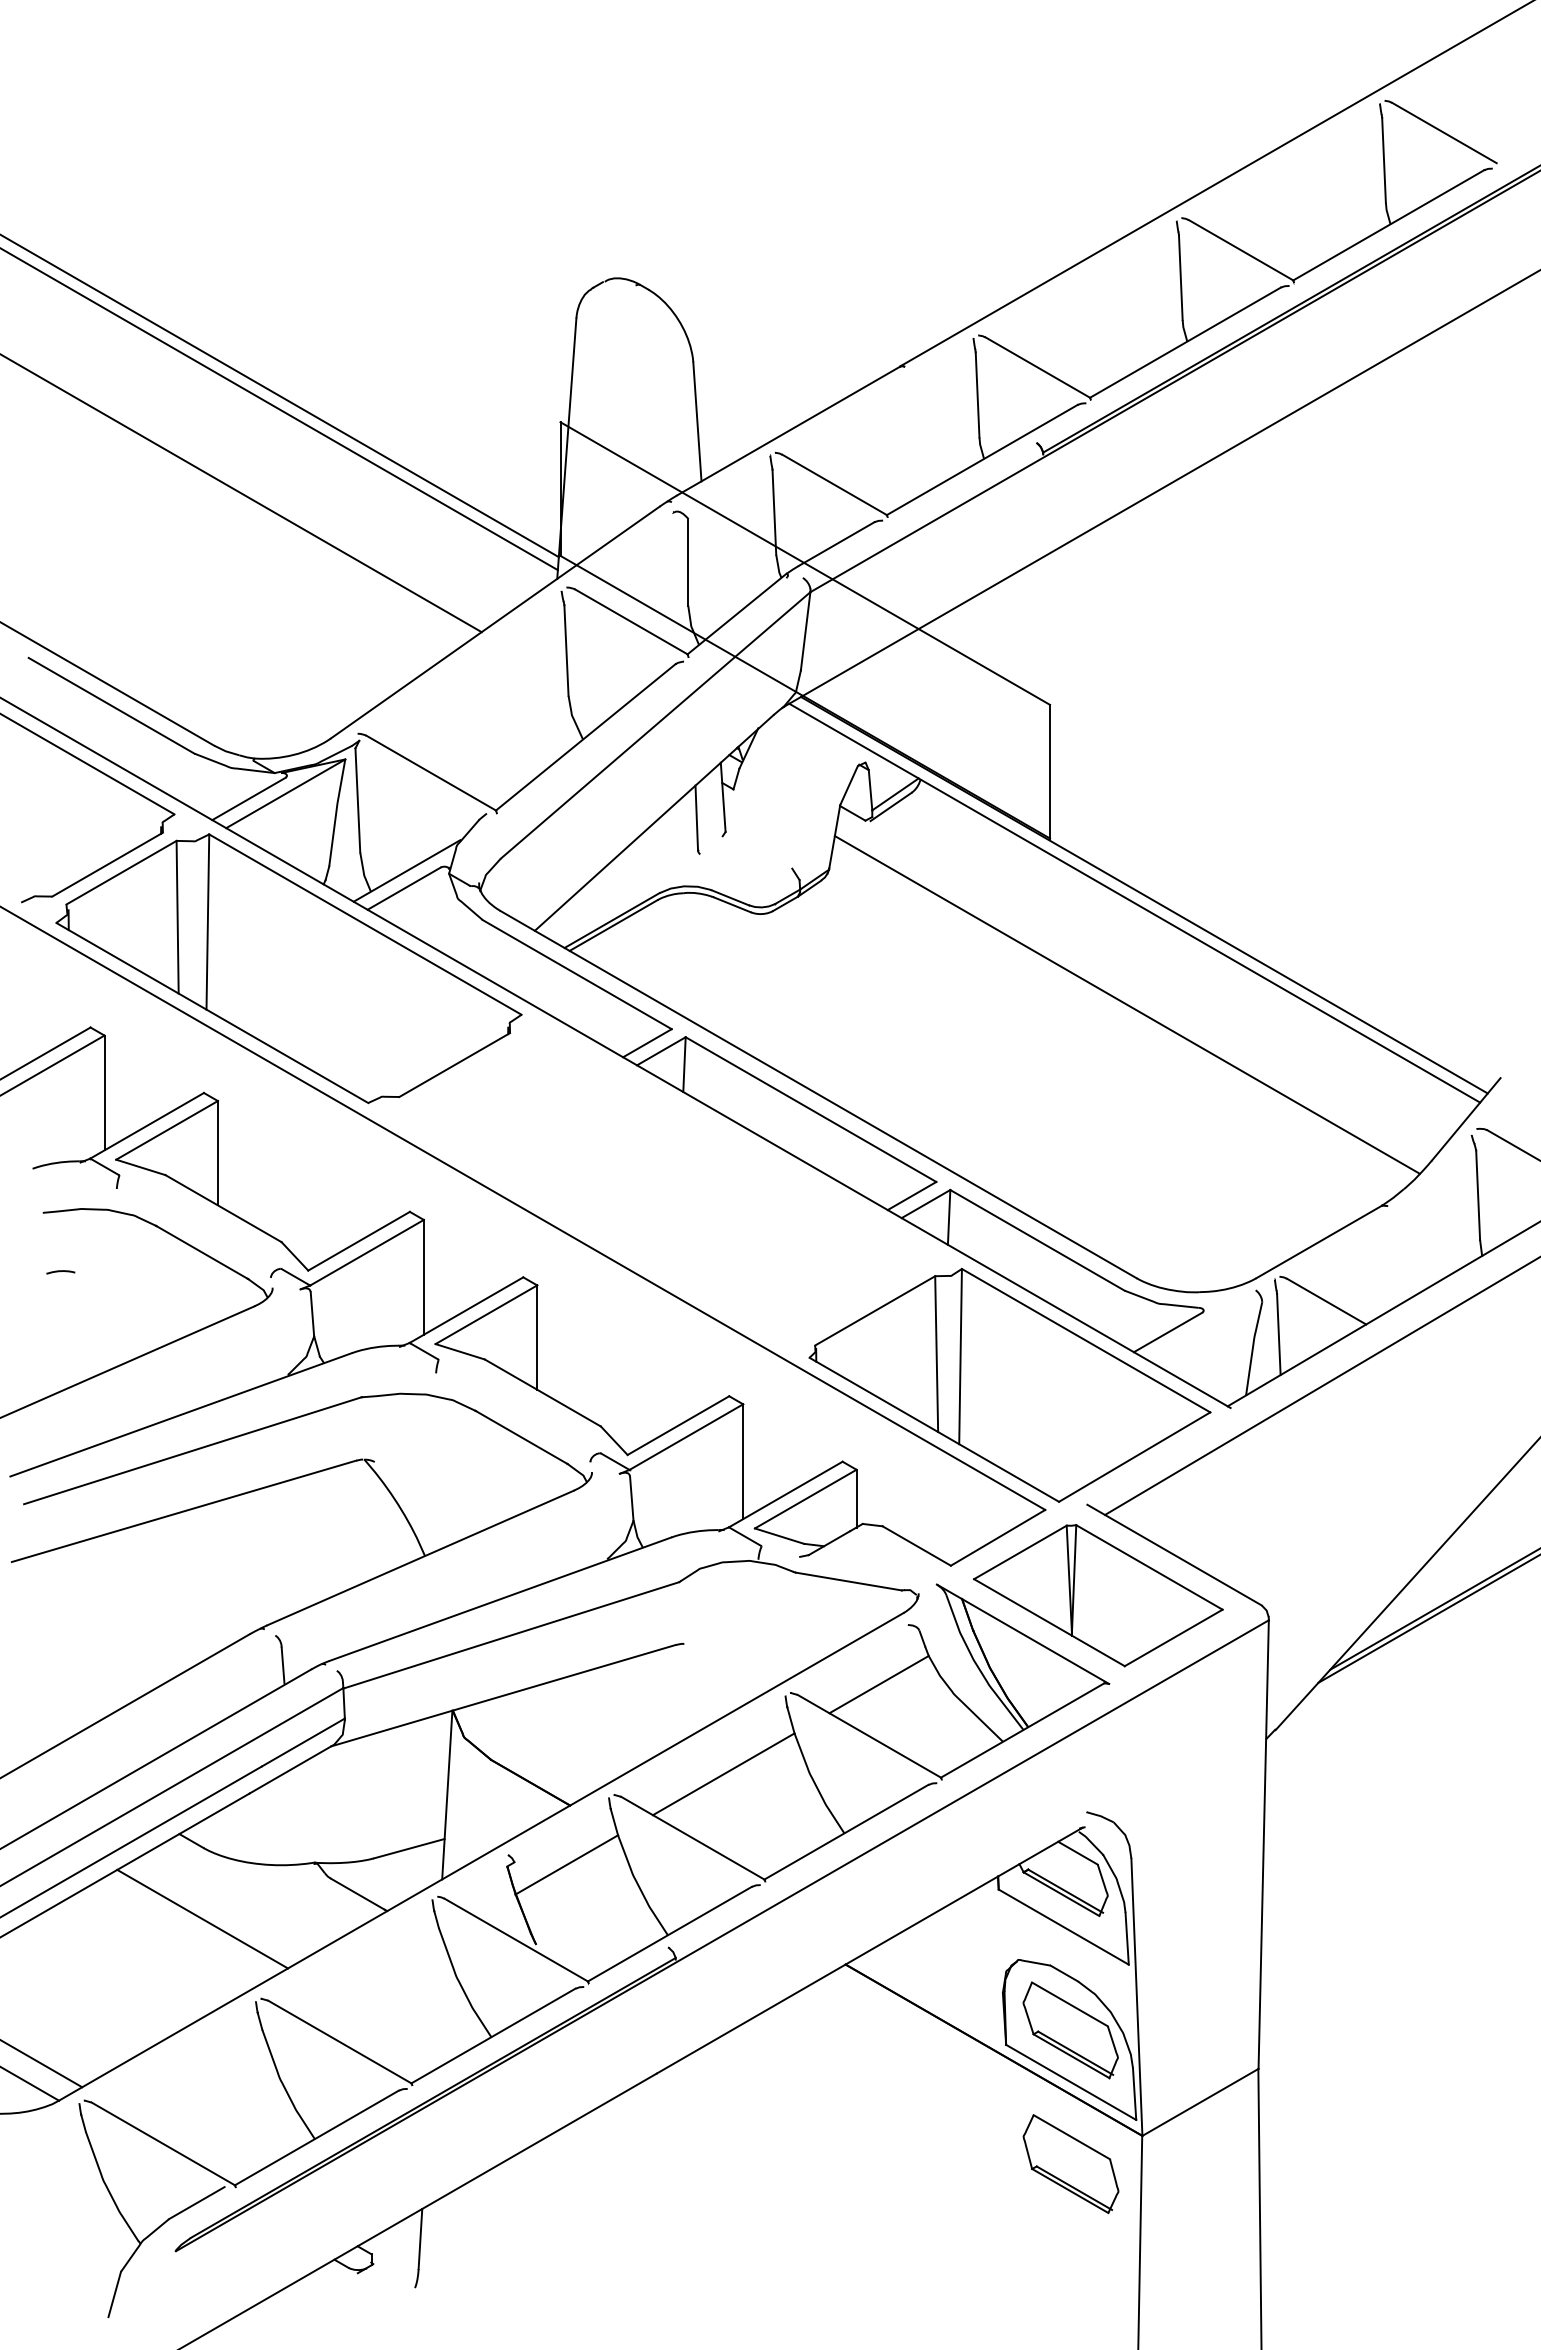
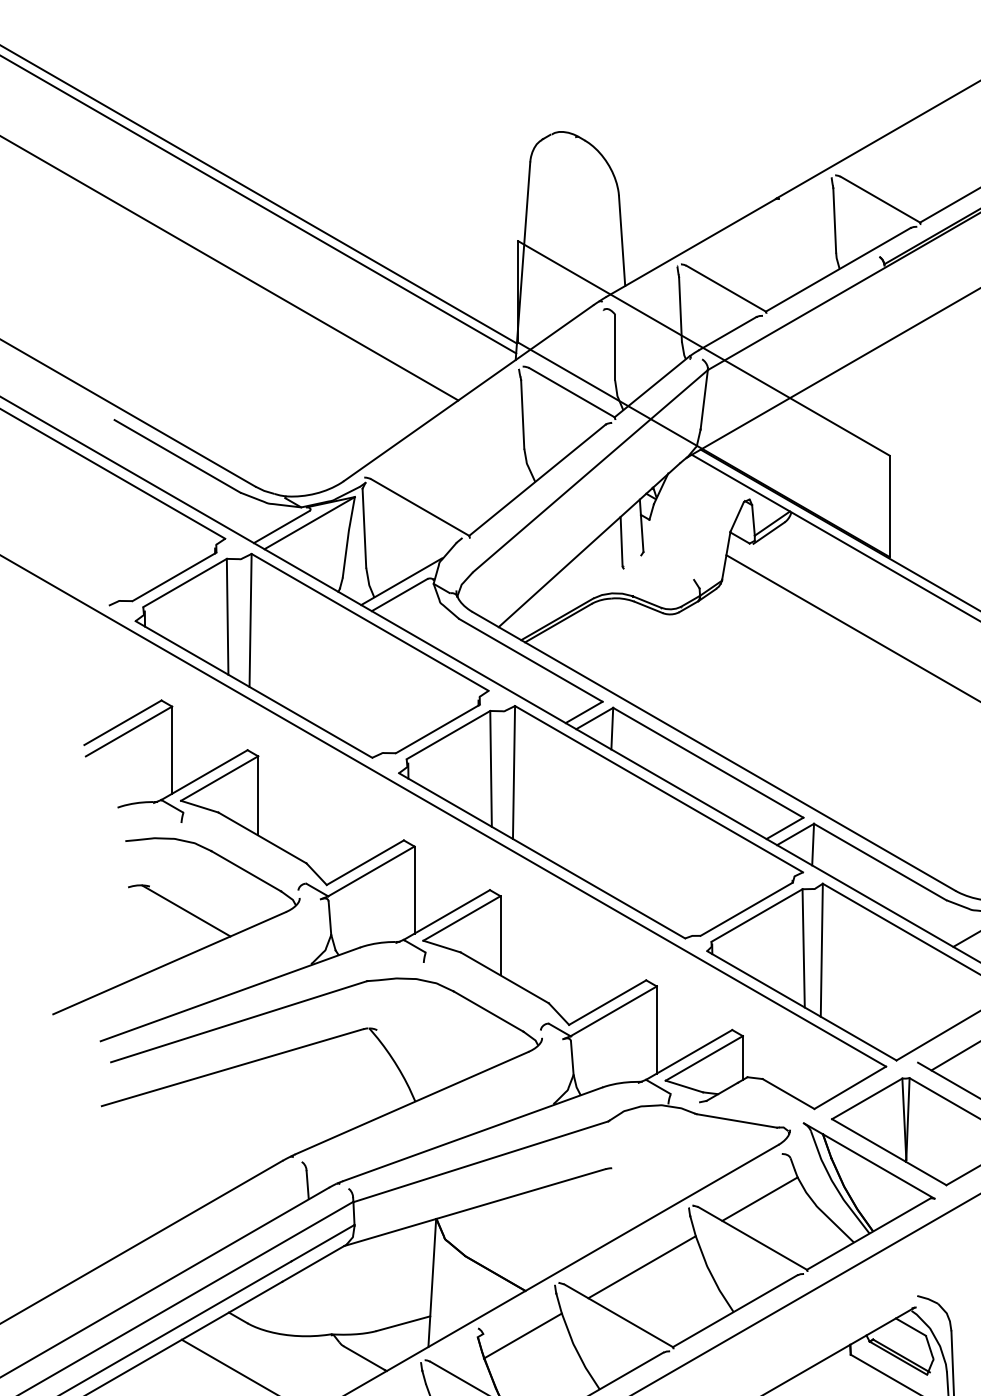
part: (669, 1187) -> (600, 821), added
line: (123, 1304) -> (186, 910), added

